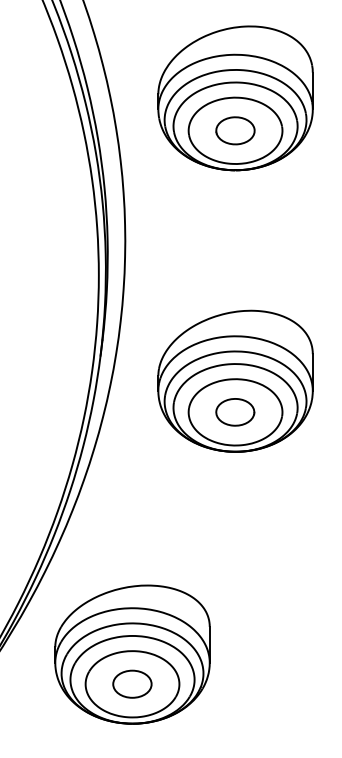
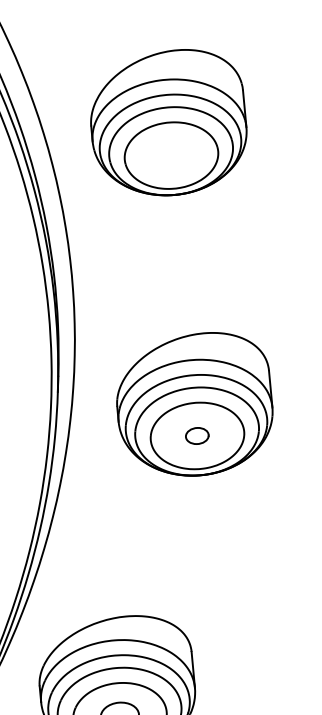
part: (235, 130) -> (171, 155), removed
part: (235, 412) -> (197, 436), size x0.6

